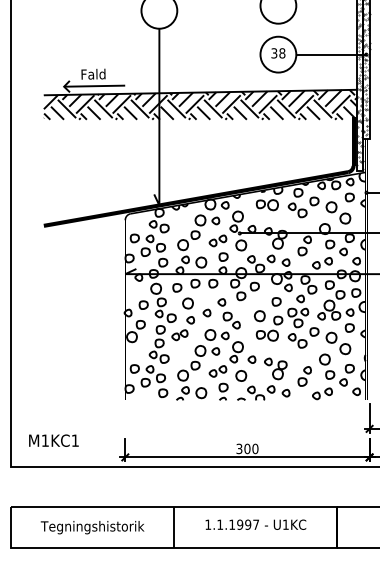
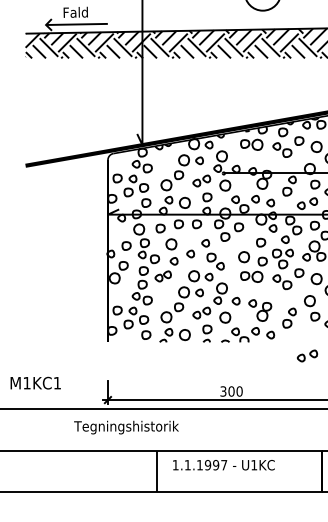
part: (322, 393) -> (307, 355), moved
text: (255, 524) -> (223, 464), moved
text: (92, 527) -> (126, 427), moved

